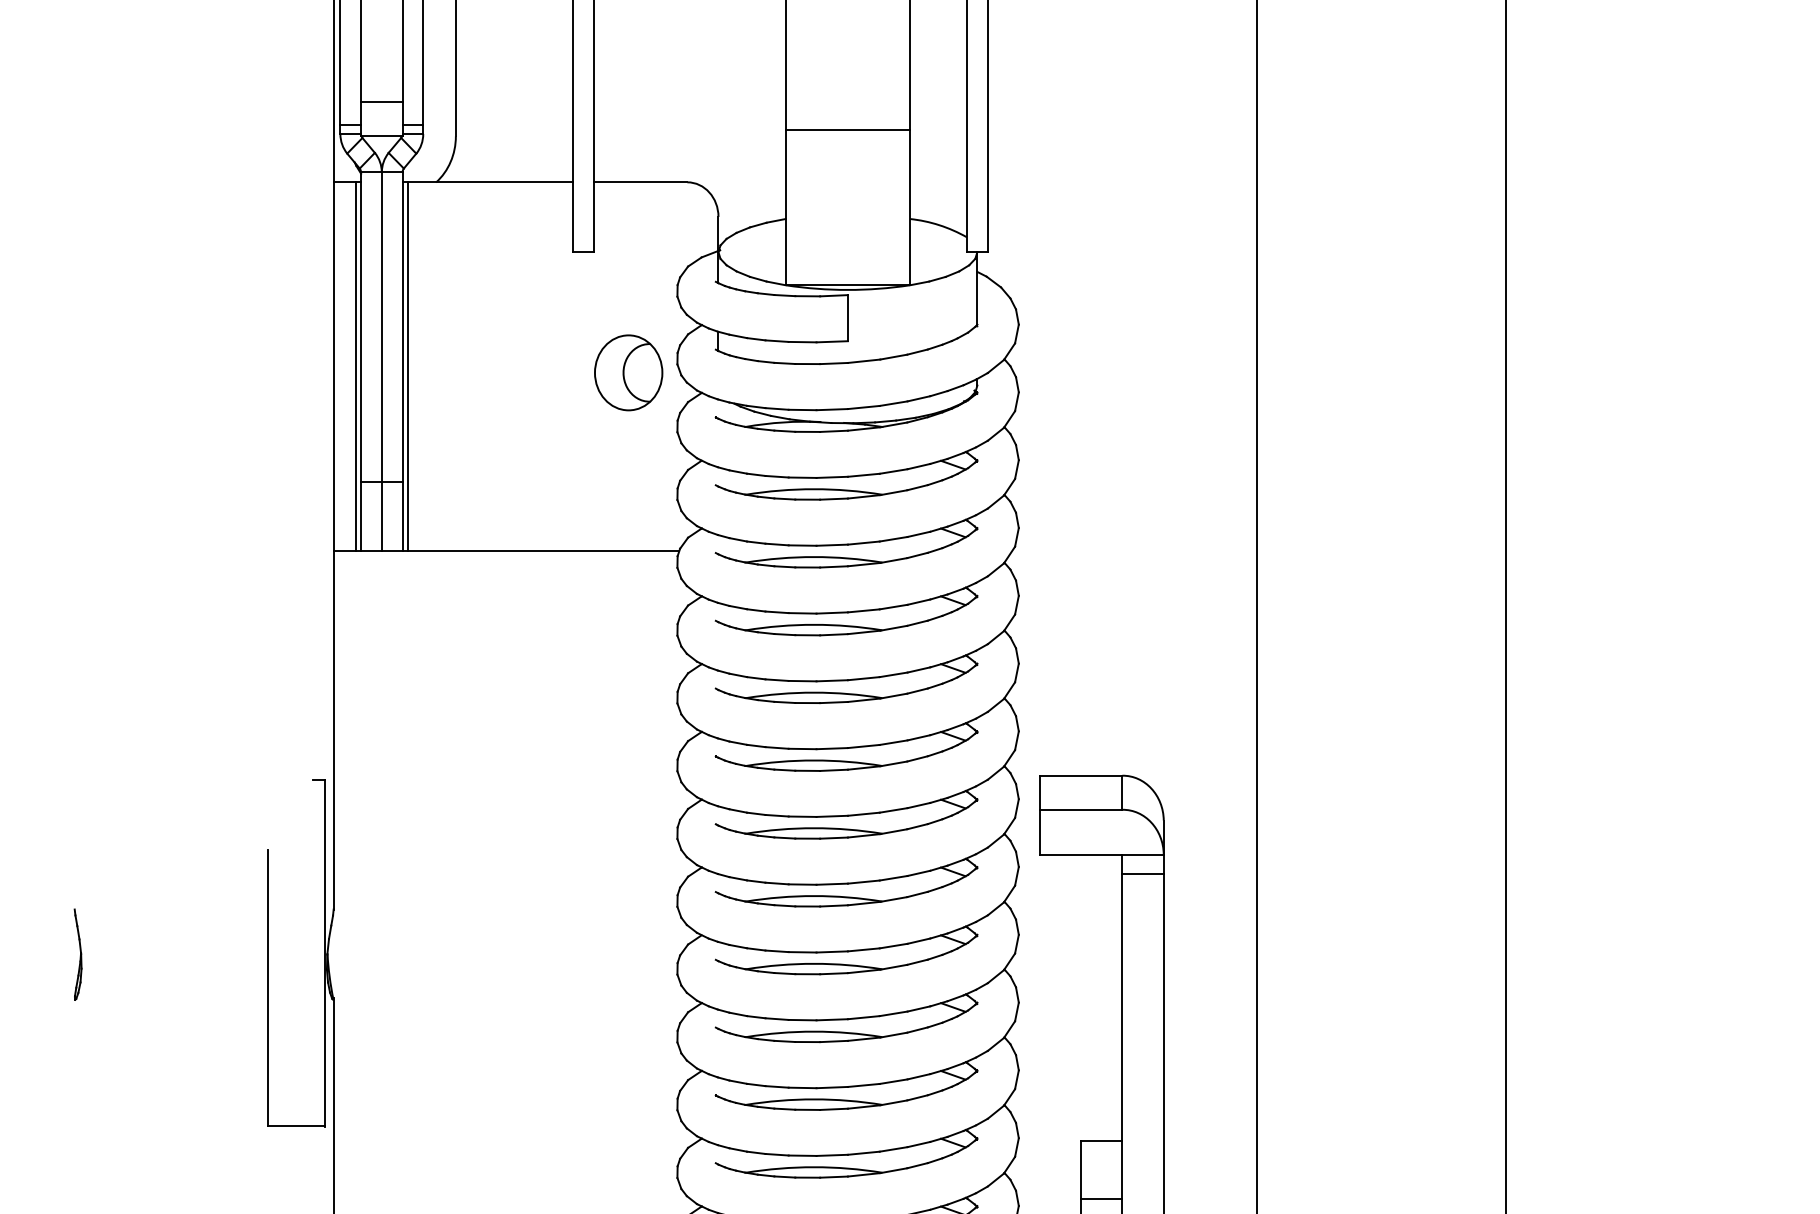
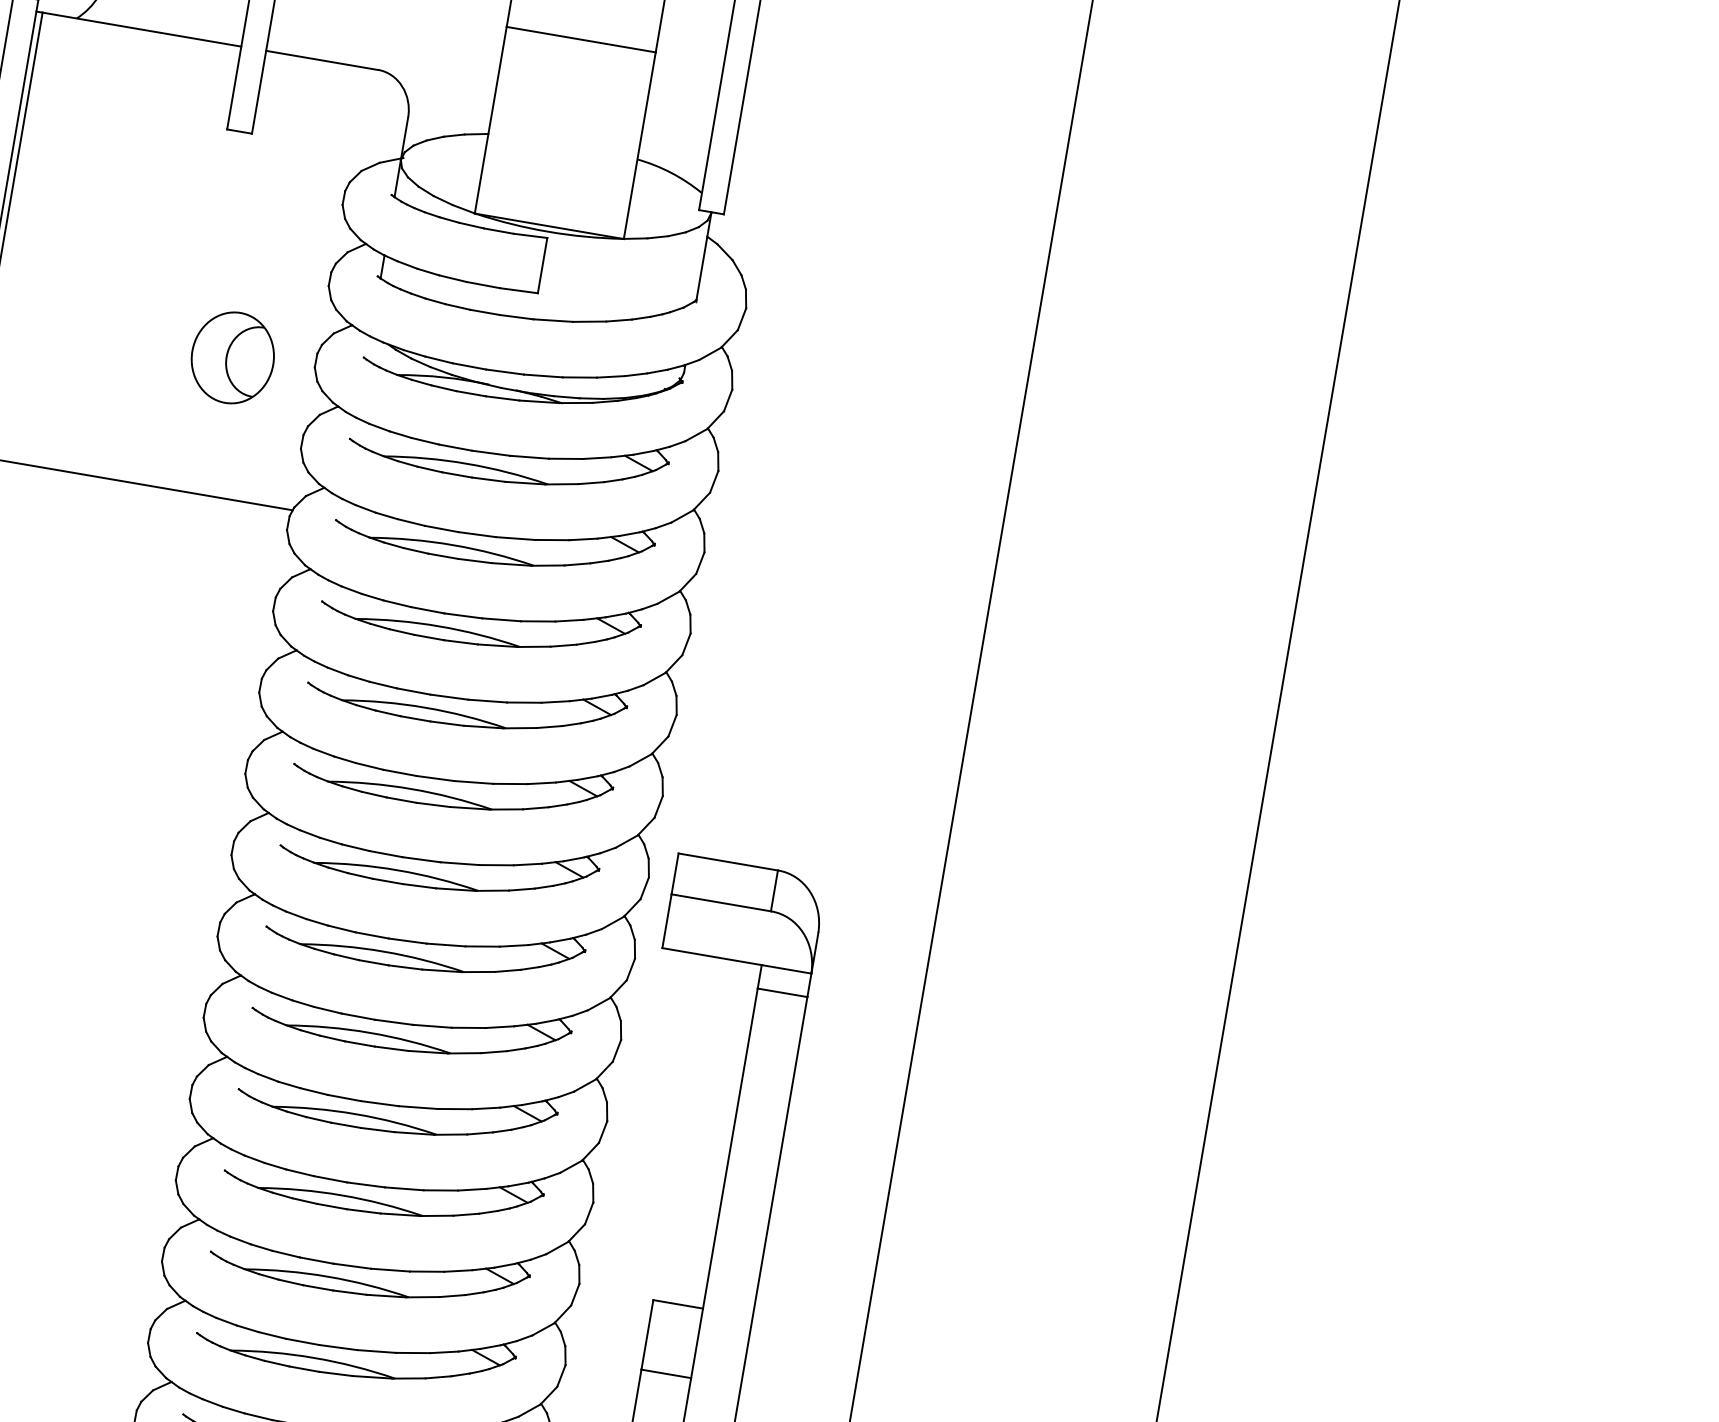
part: (628, 372) -> (232, 357), moved

